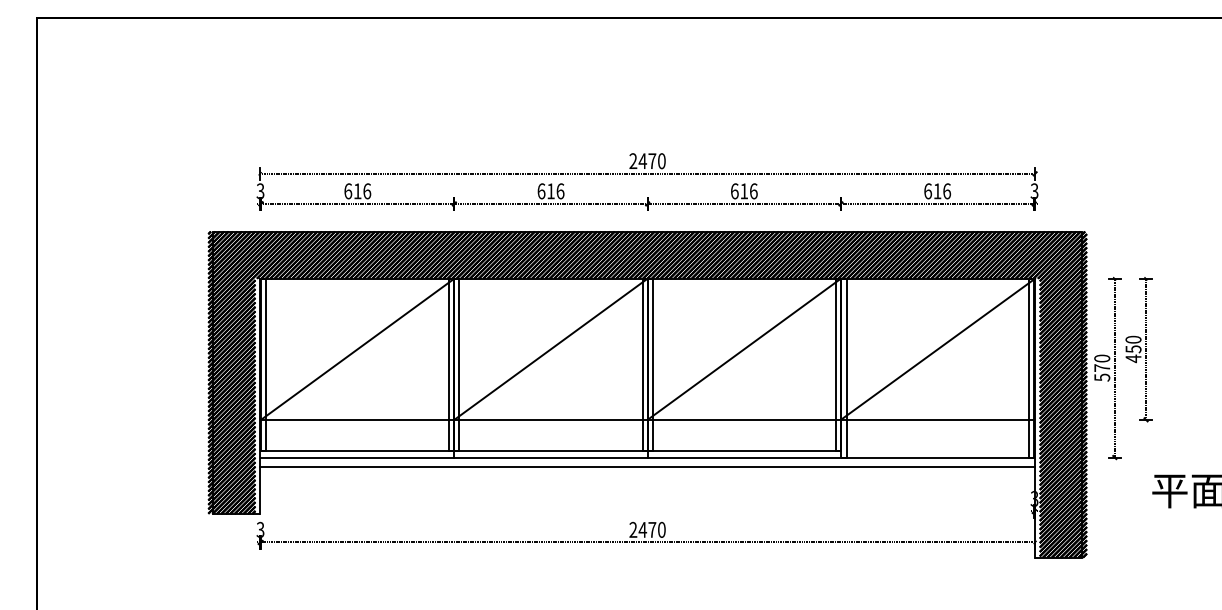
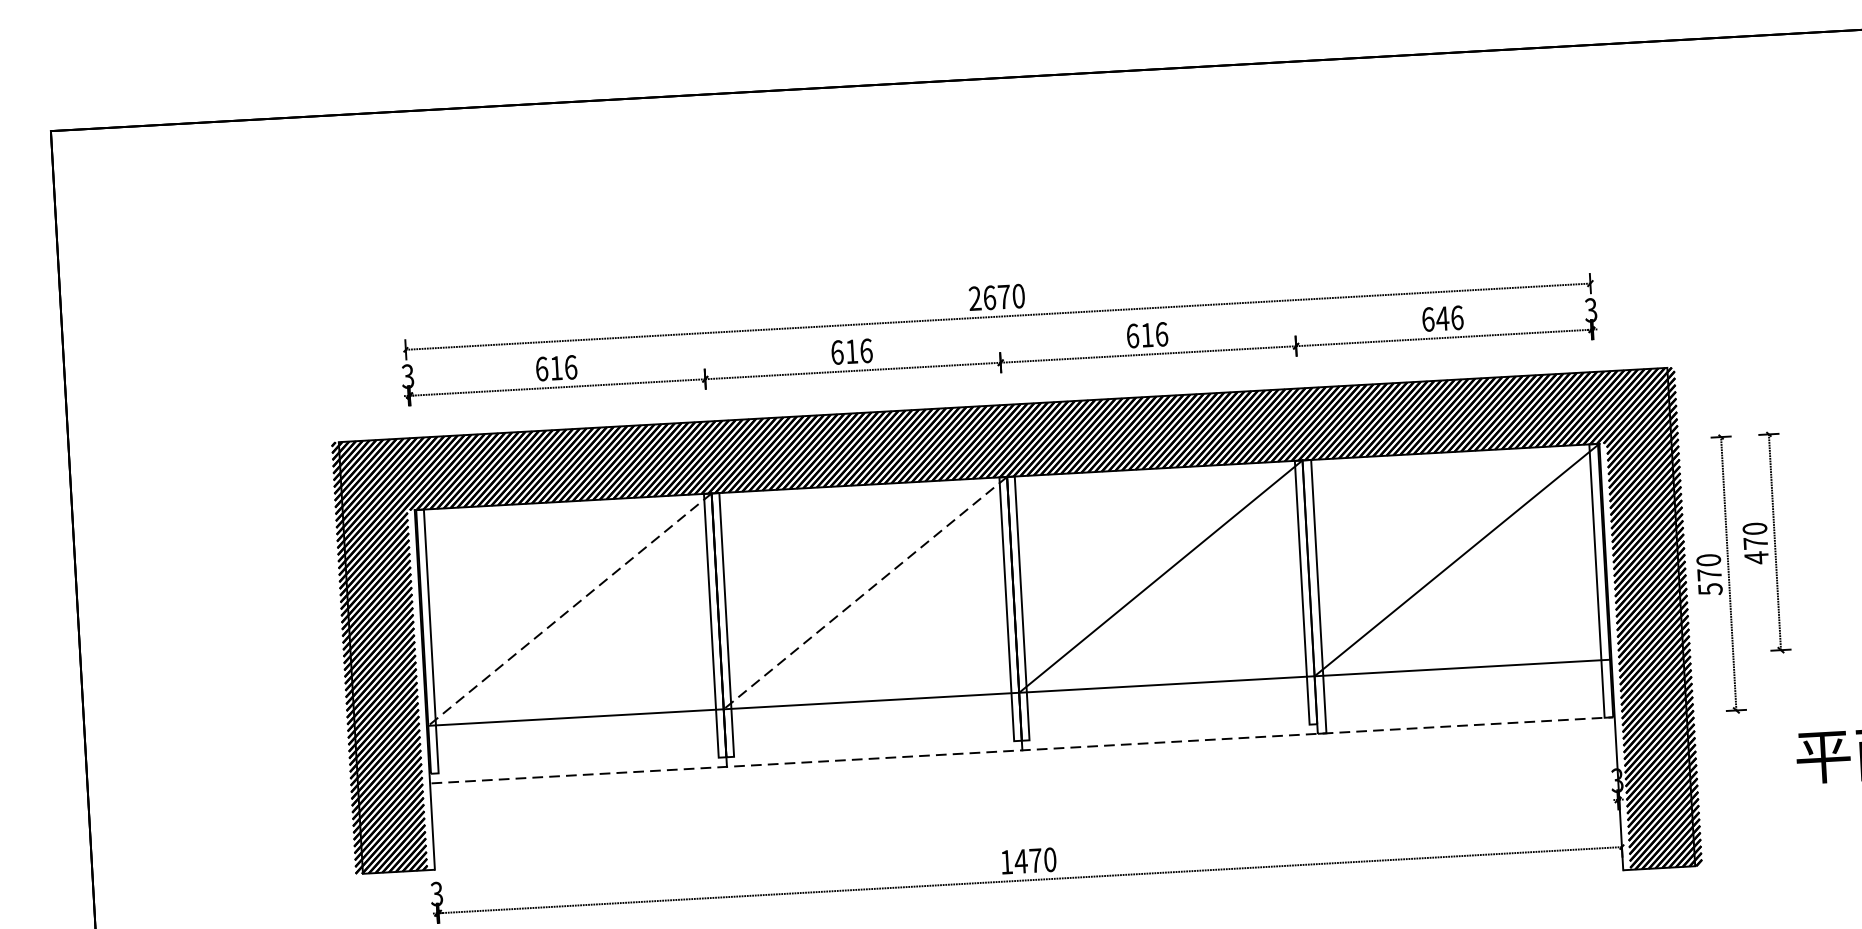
text: (642, 161) -> (989, 298), 2470 -> 2670
text: (937, 191) -> (1442, 318), 616 -> 646
line: (357, 349) -> (569, 610), solid -> dashed
line: (551, 349) -> (866, 593), solid -> dashed
text: (1133, 349) -> (1755, 543), 450 -> 470
line: (550, 451) -> (873, 749), removed
line: (647, 457) -> (1022, 750), solid -> dashed
line: (647, 466) -> (1022, 764), removed
text: (633, 529) -> (1006, 861), 2470 -> 1470

